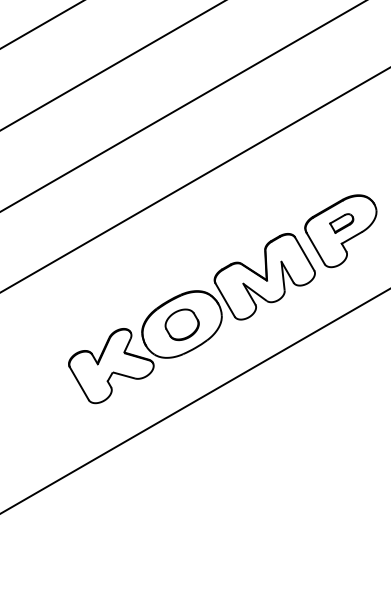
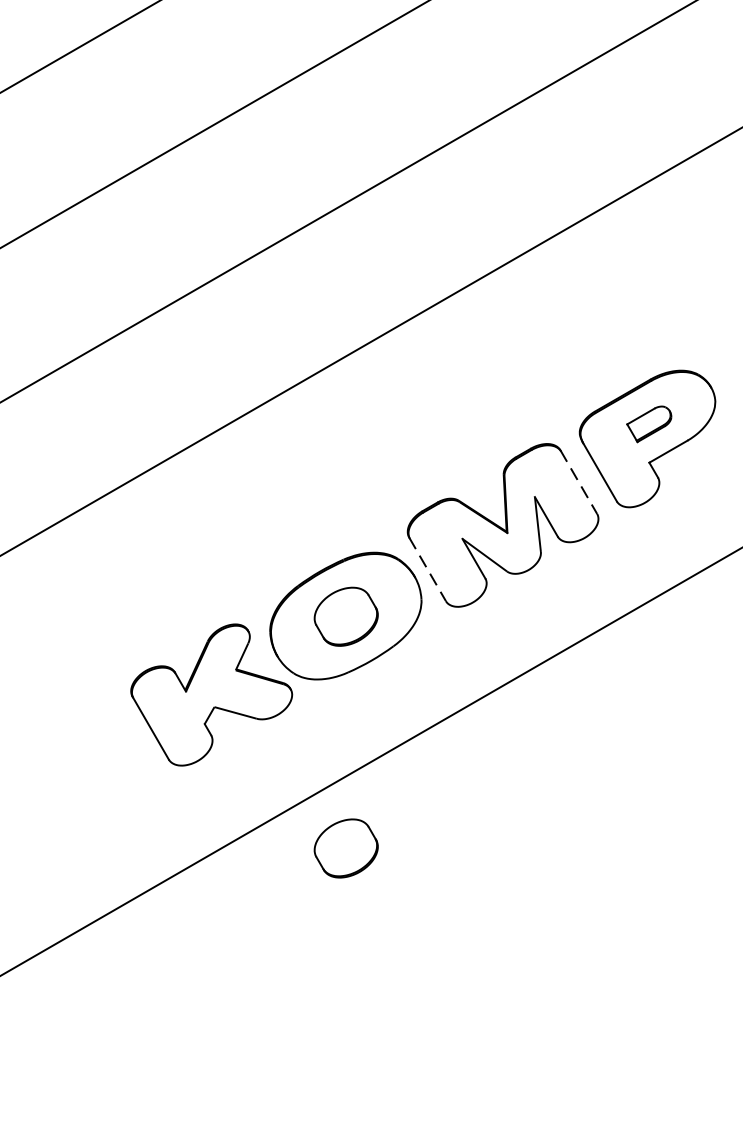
line: (304, 254) -> (578, 483), solid -> dashed
line: (225, 300) -> (428, 570), solid -> dashed
part: (181, 446) -> (344, 847), added

